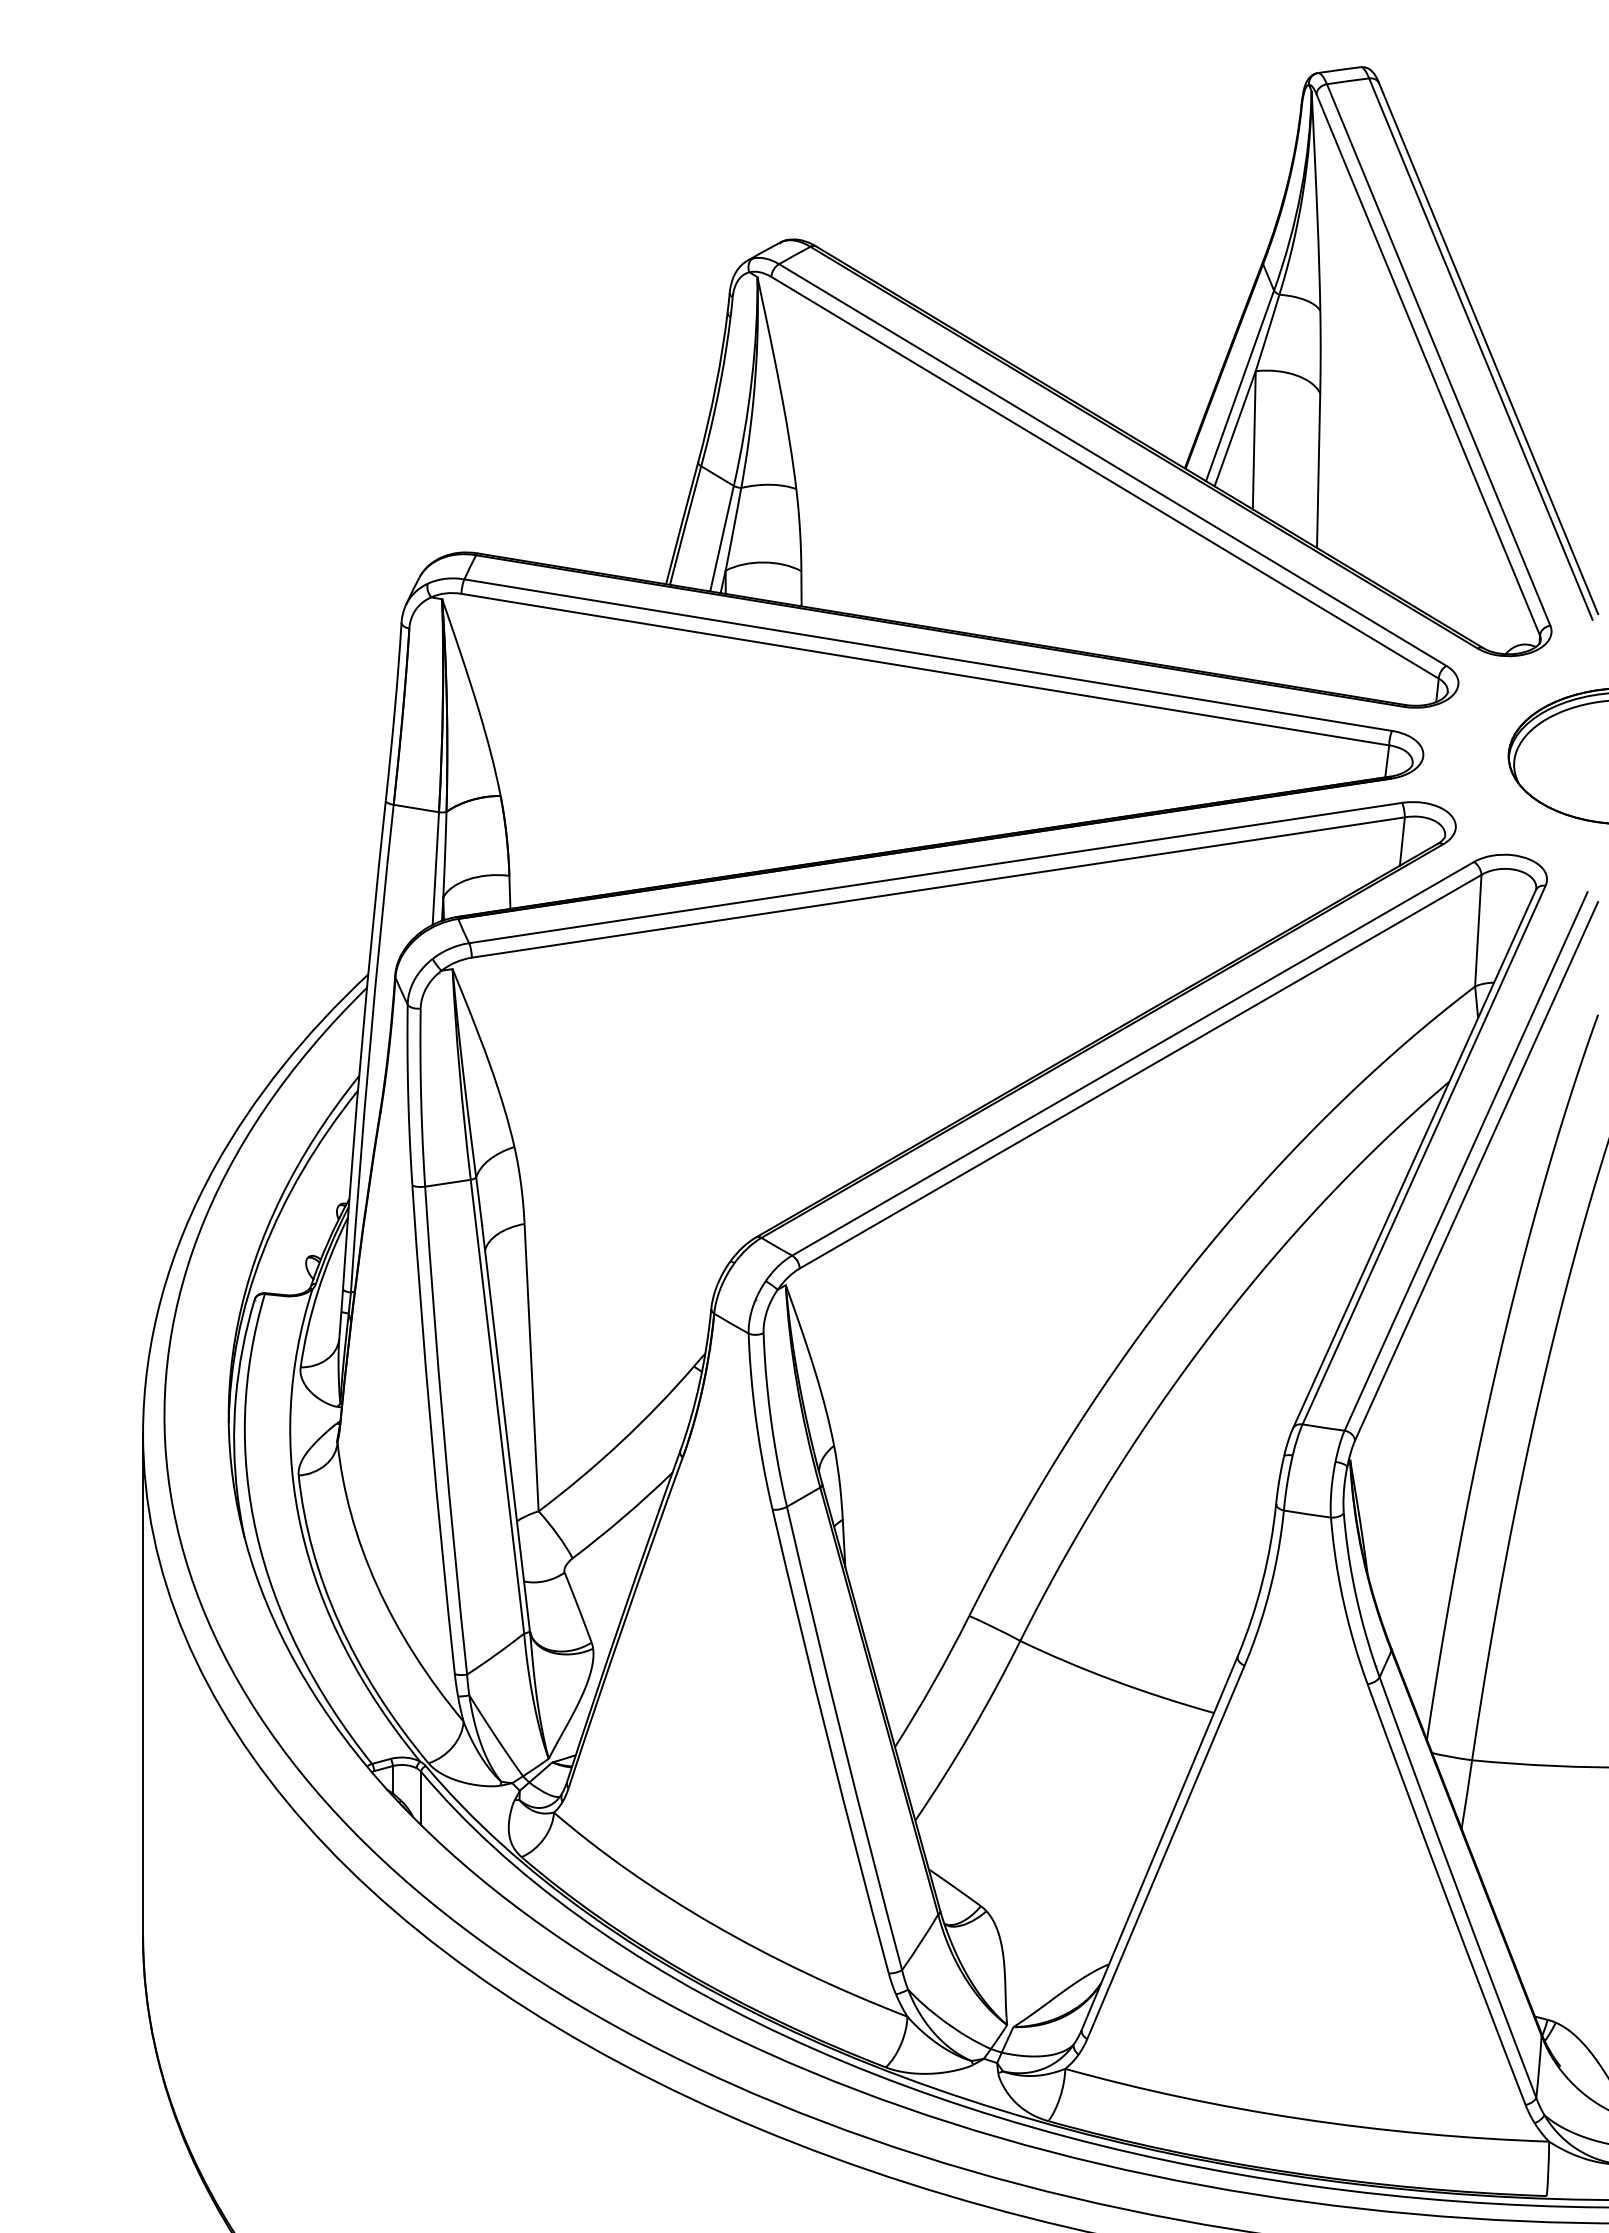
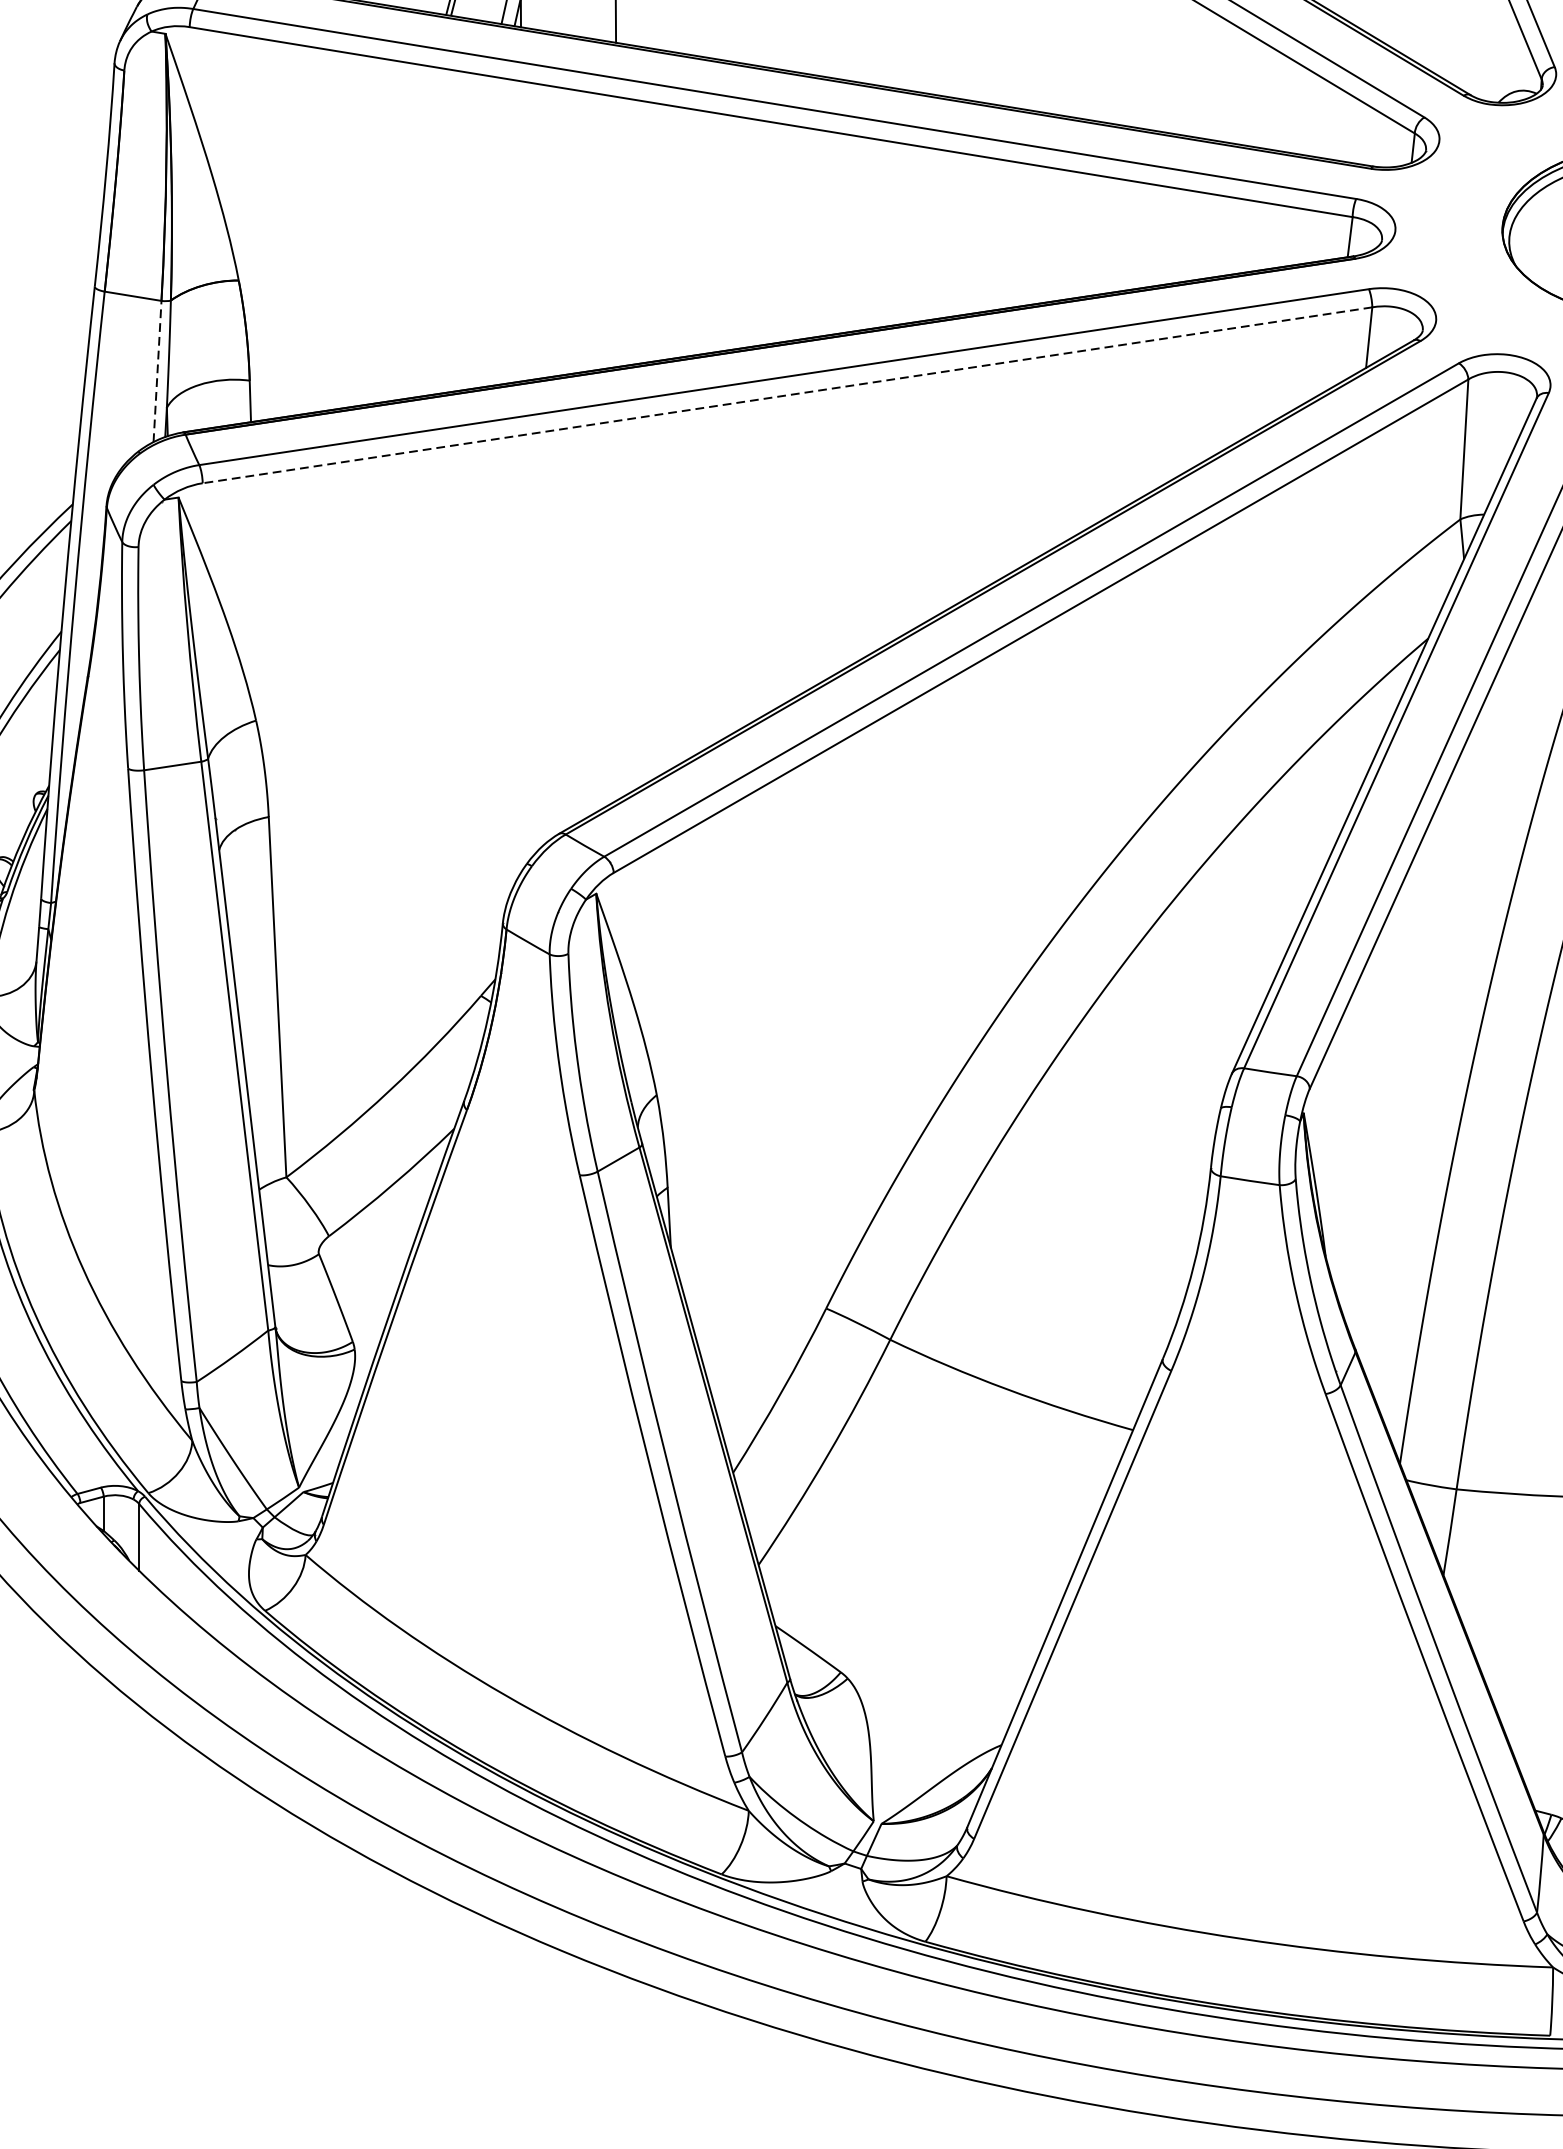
line: (435, 868) -> (157, 371), solid -> dashed
line: (938, 887) -> (787, 395), solid -> dashed

